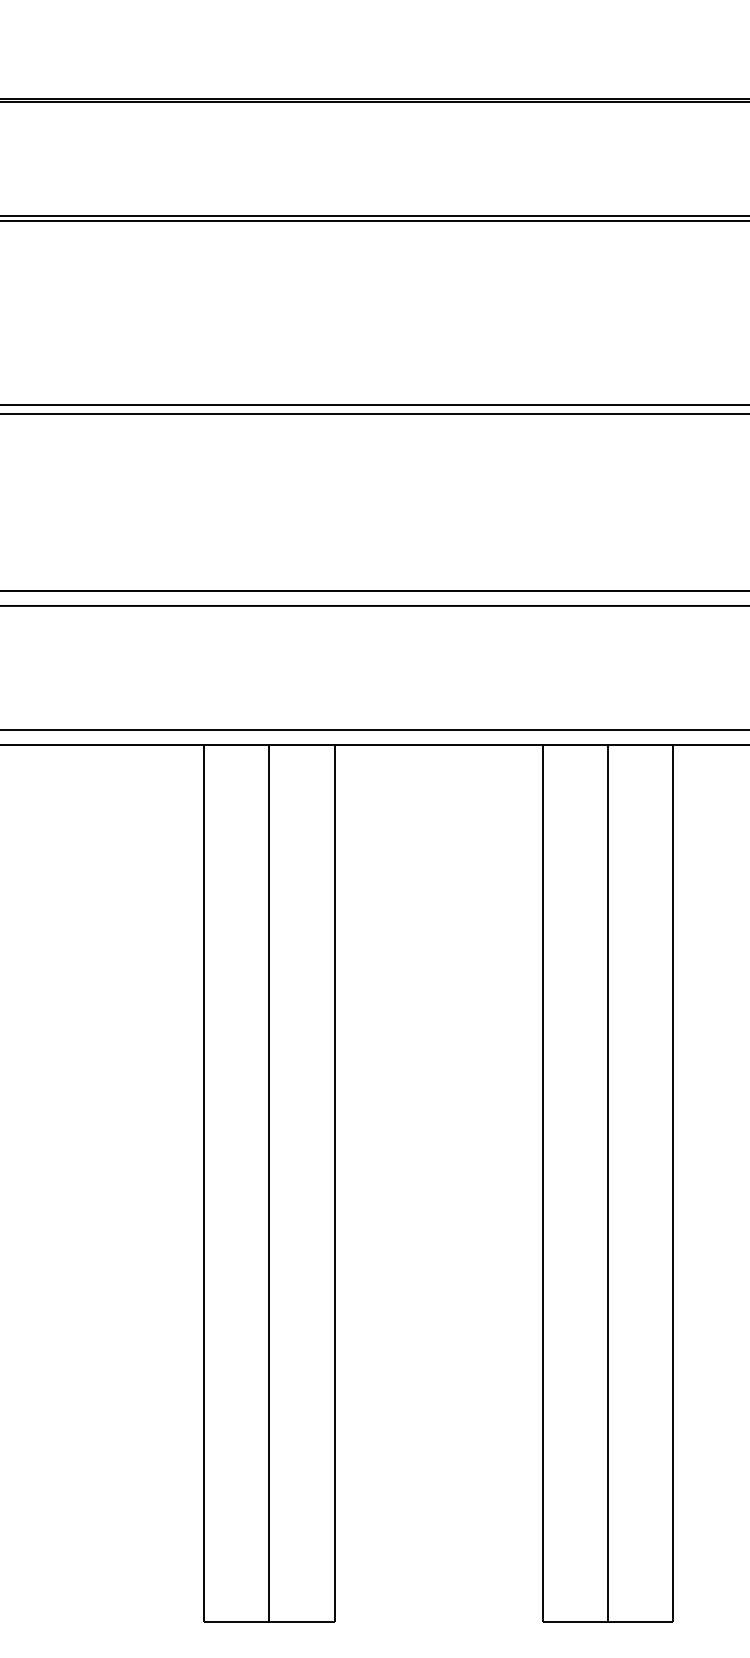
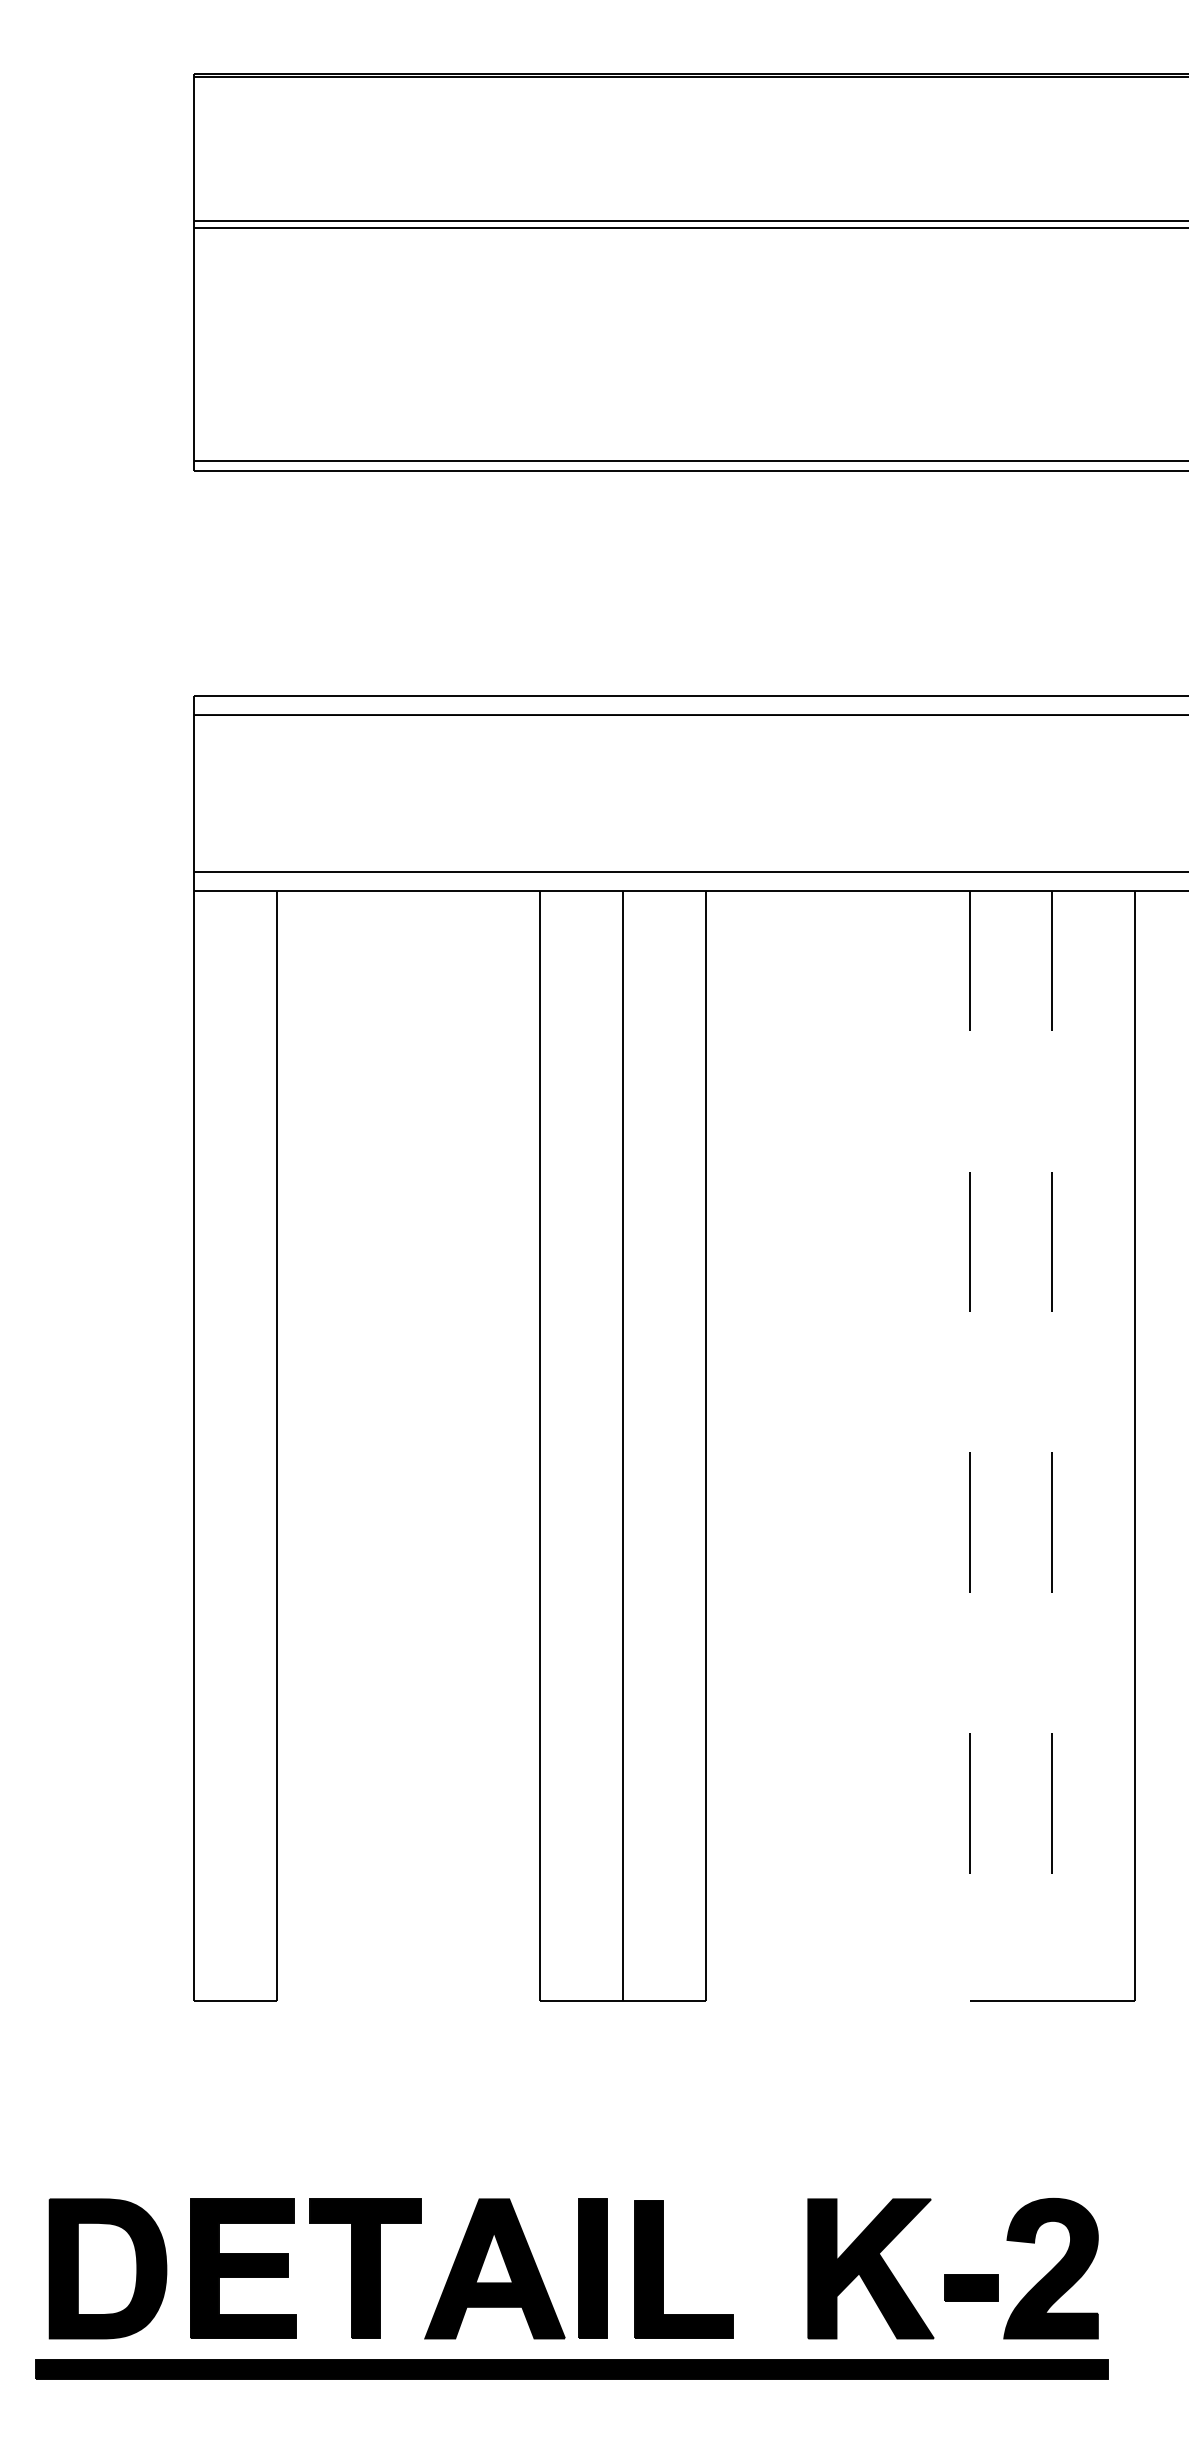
line: (542, 1183) -> (969, 1446), solid -> dashed
line: (607, 1183) -> (1051, 1446), solid -> dashed

